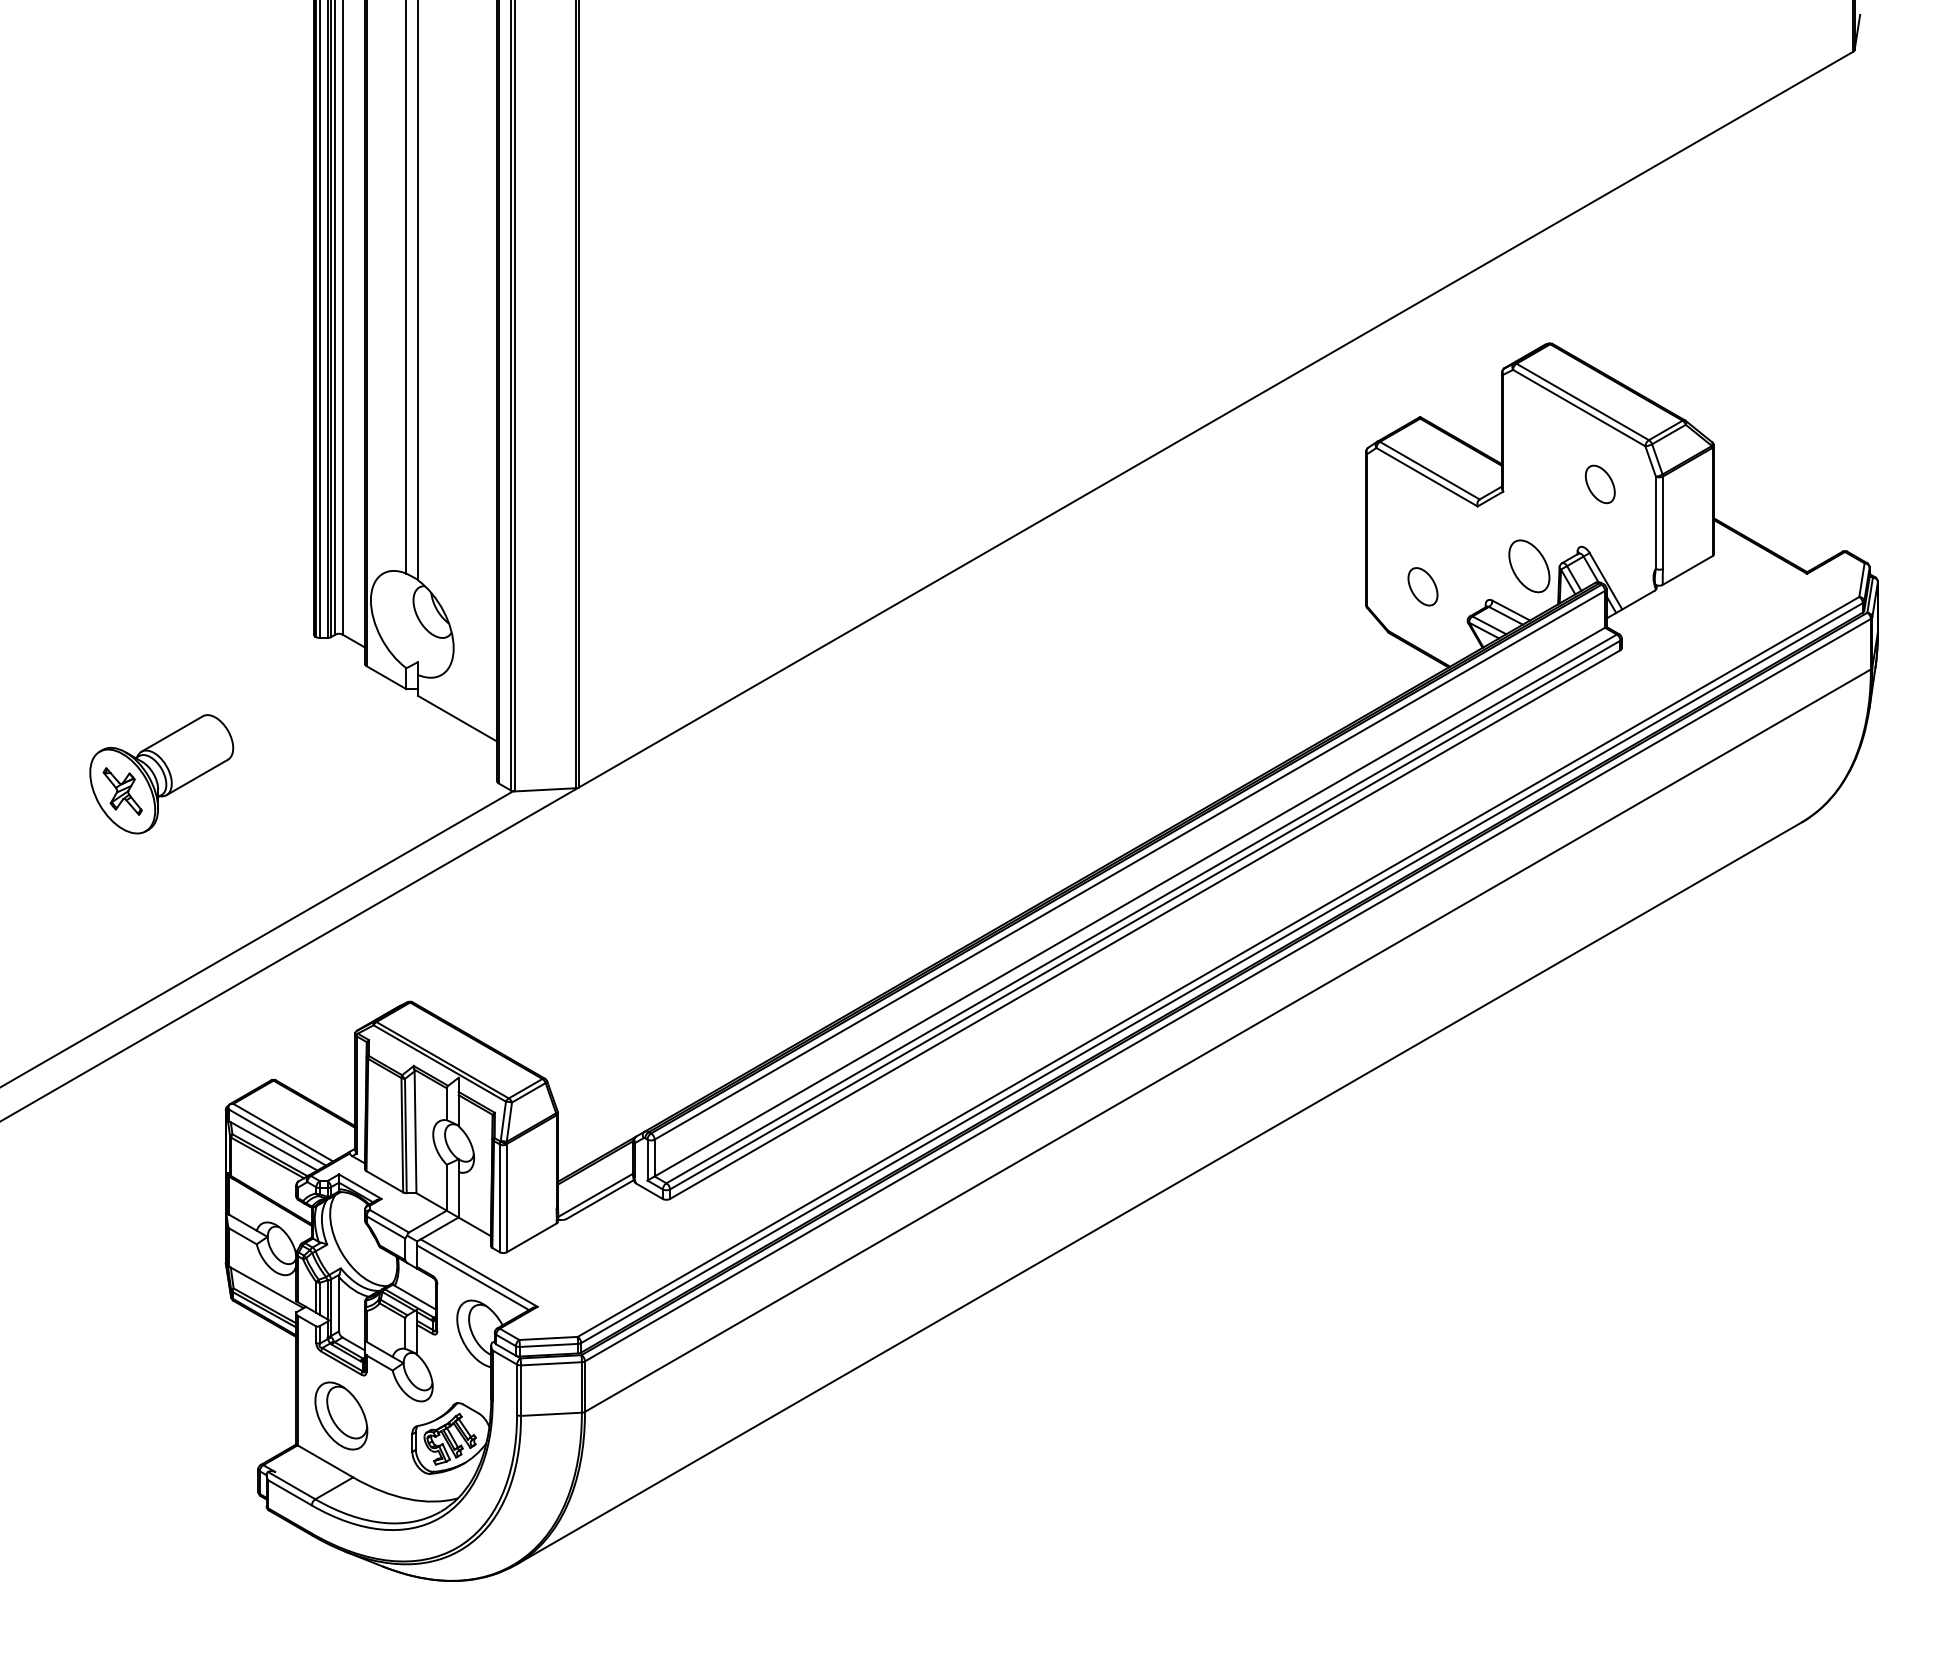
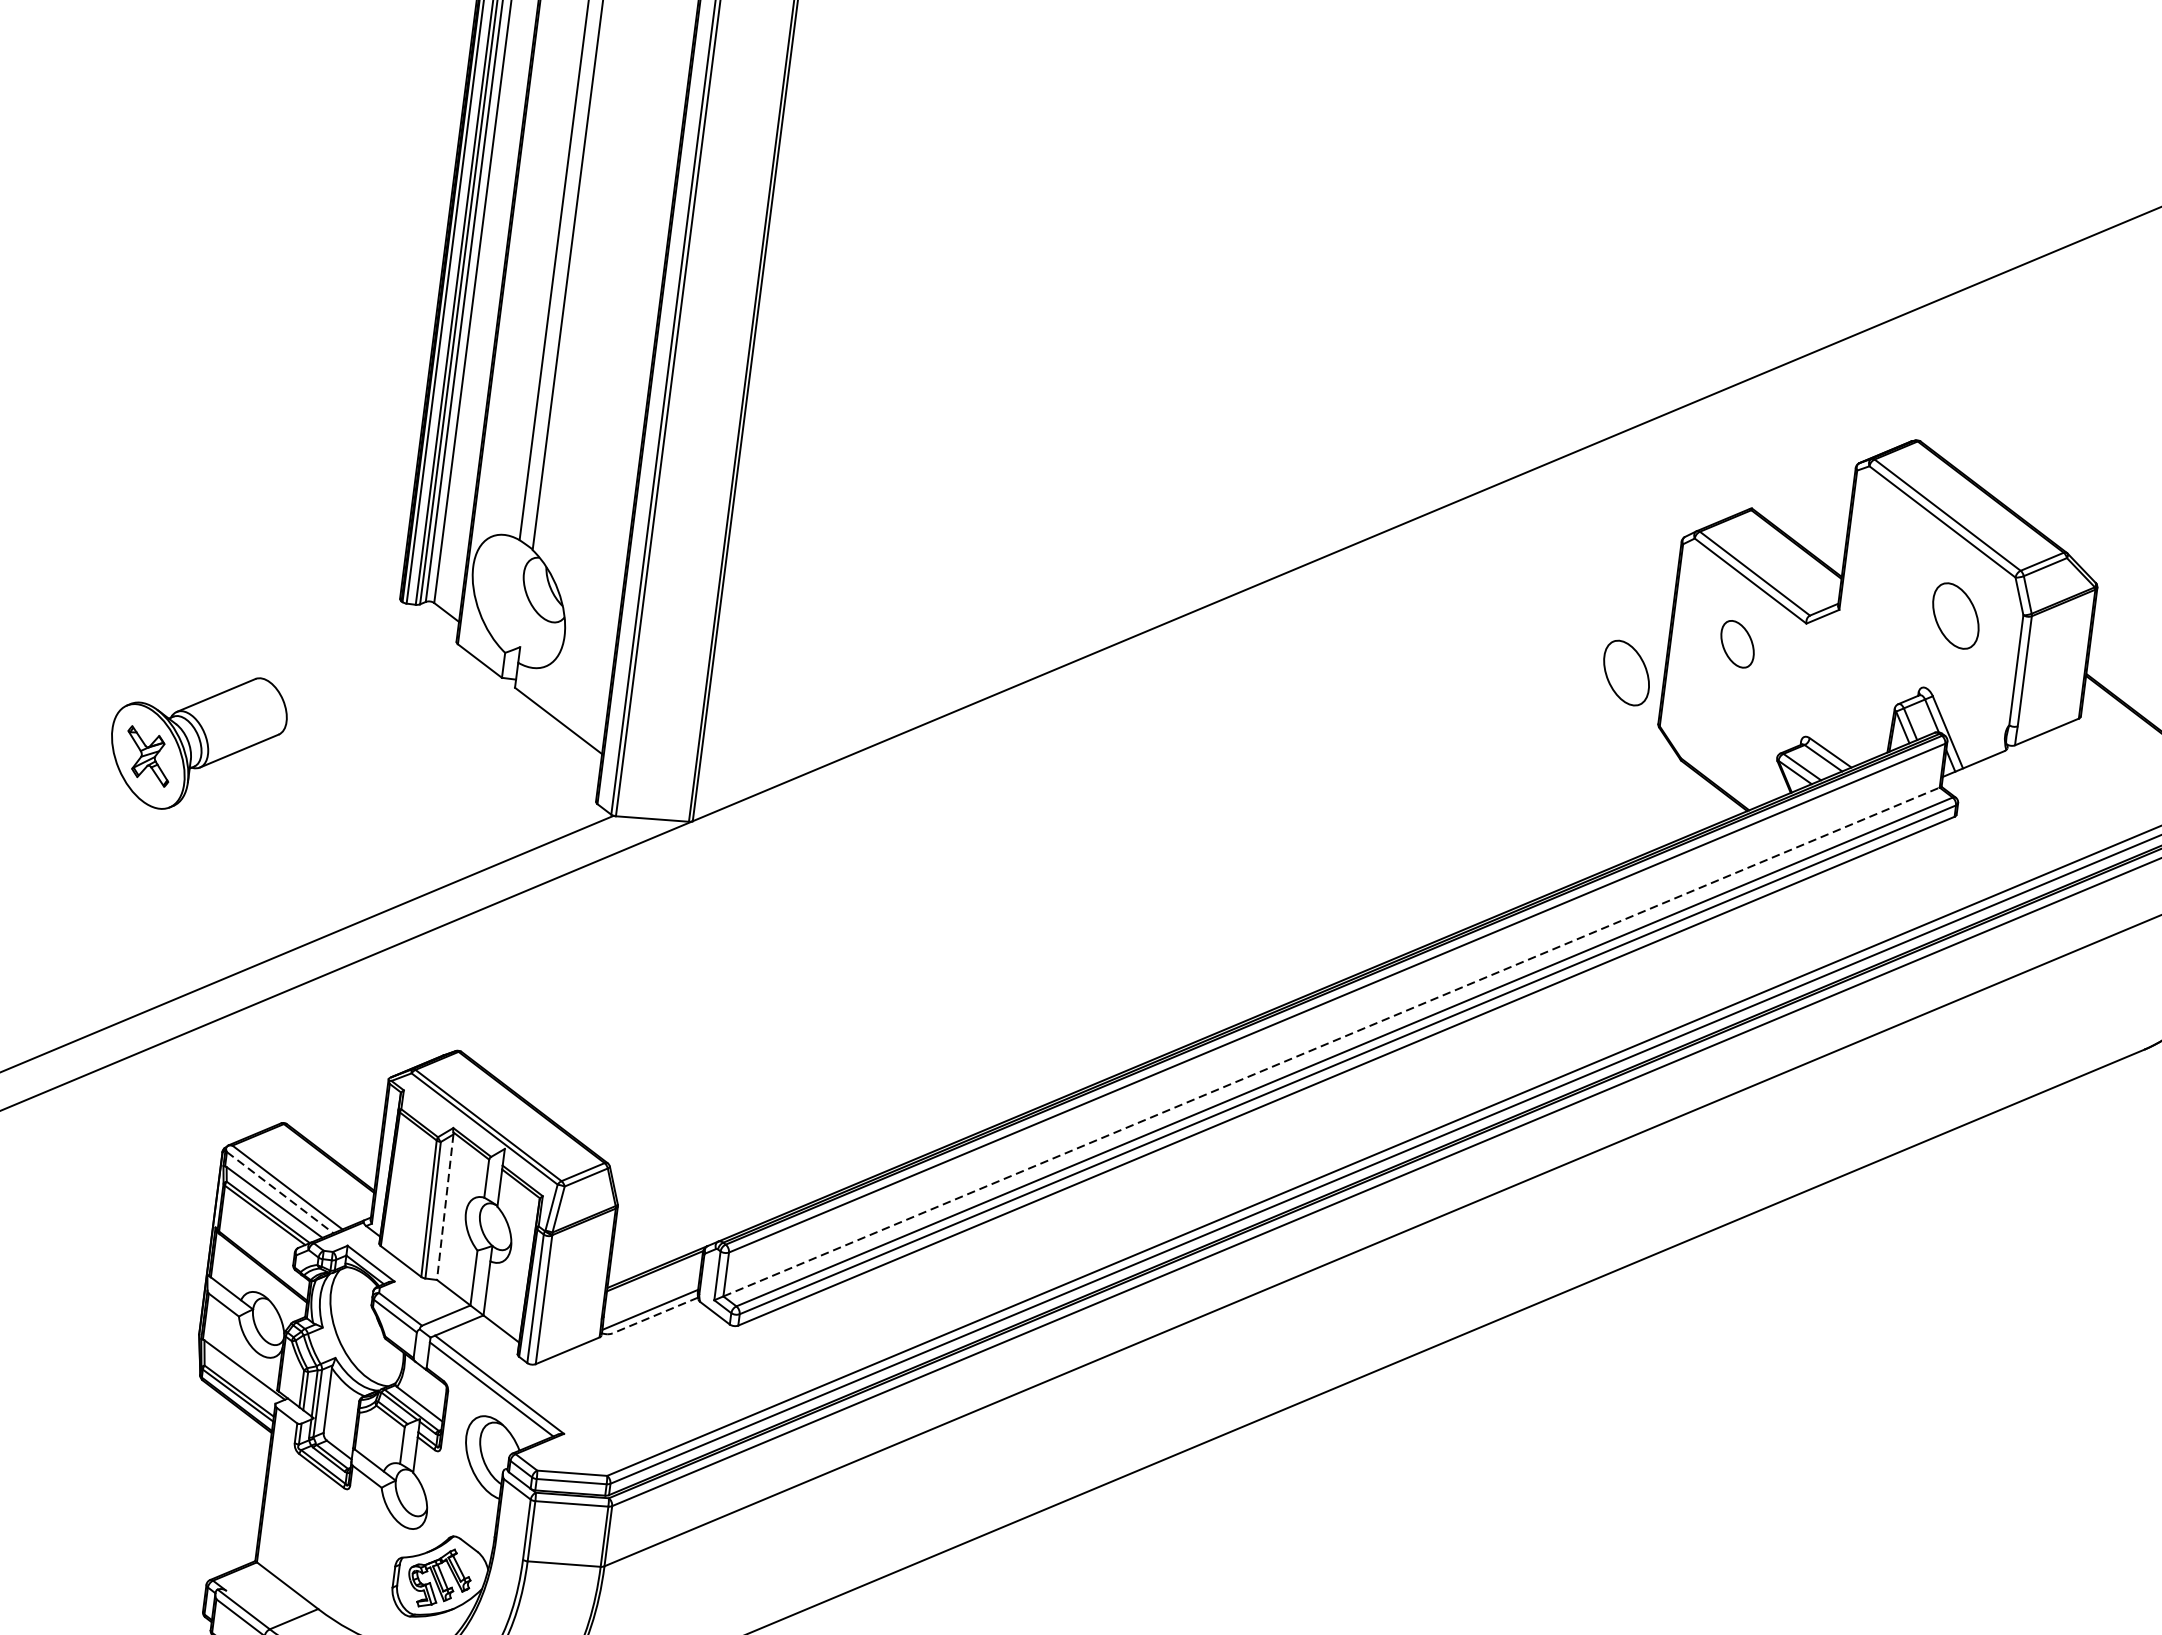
part: (1600, 484) -> (1956, 616), size x1.4
part: (1529, 566) -> (1626, 673), moved
part: (1422, 586) -> (1737, 643), moved
line: (1129, 902) -> (1331, 1042), solid -> dashed
line: (415, 1132) -> (445, 1207), solid -> dashed
line: (277, 1137) -> (279, 1192), solid -> dashed
line: (600, 1199) -> (655, 1315), solid -> dashed
part: (341, 1415) -> (313, 1533), removed

